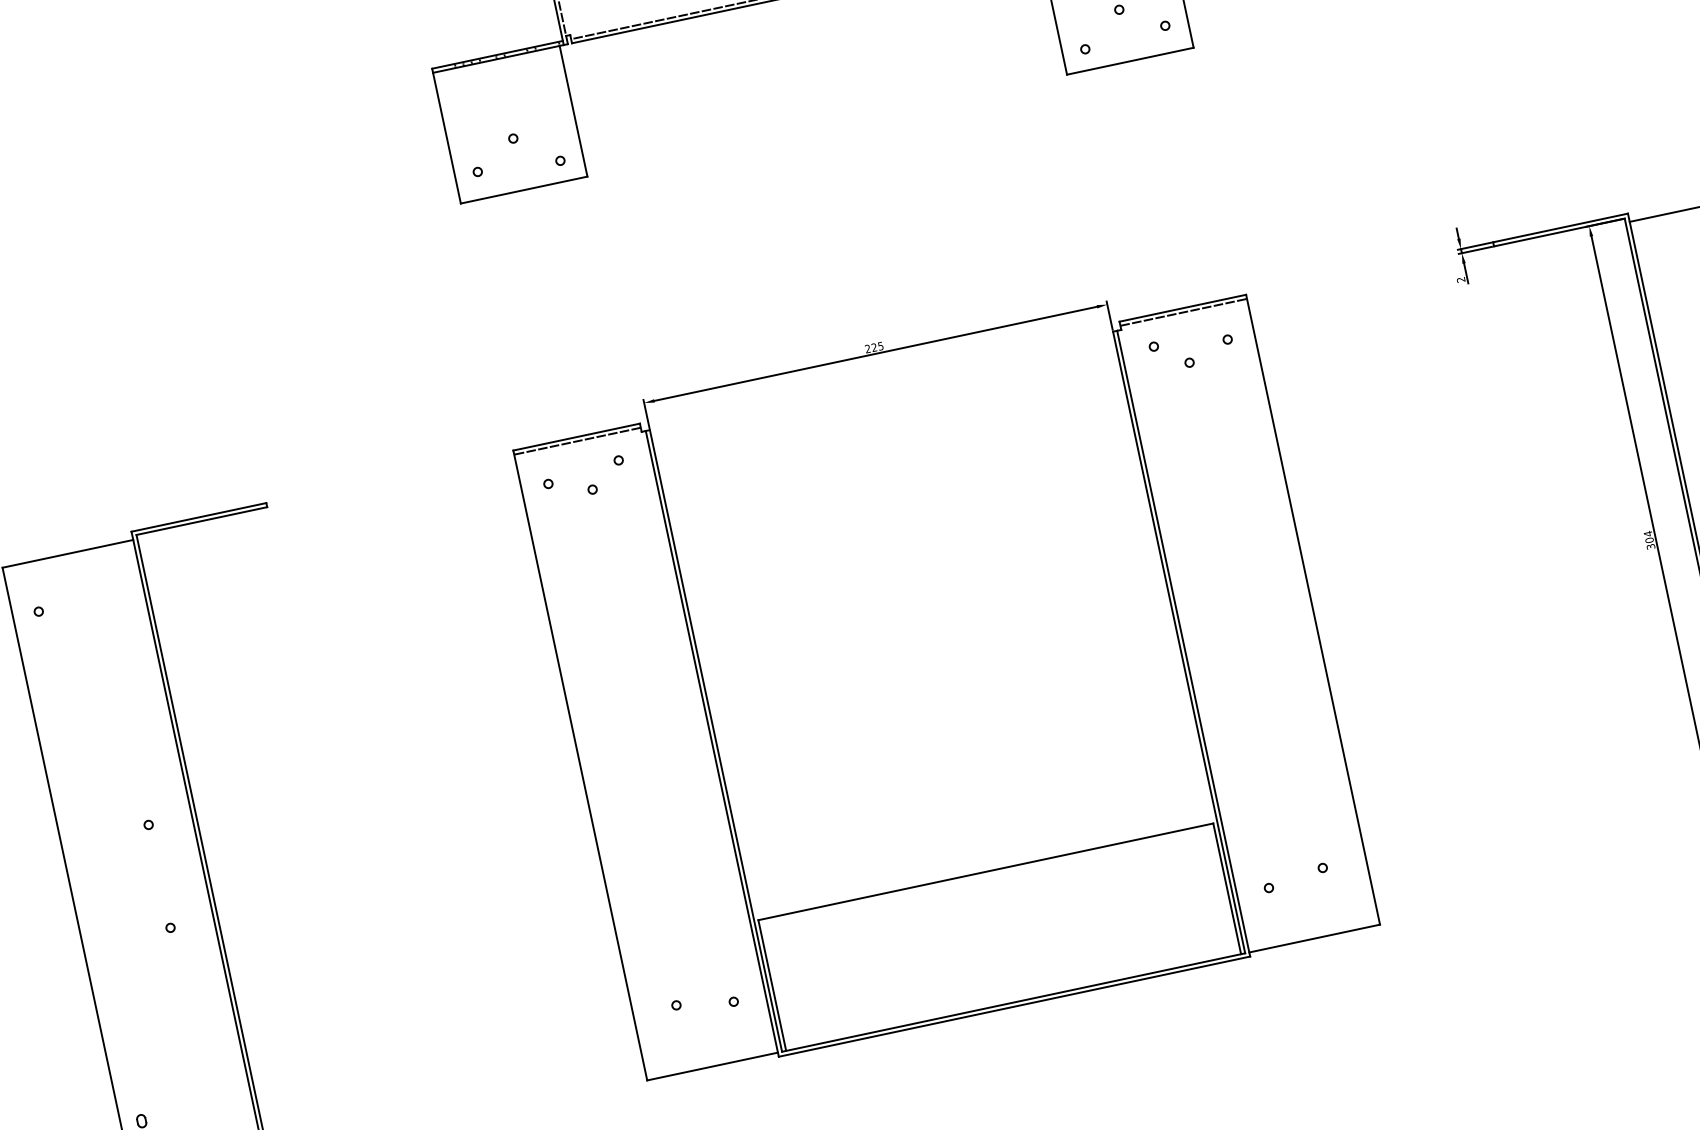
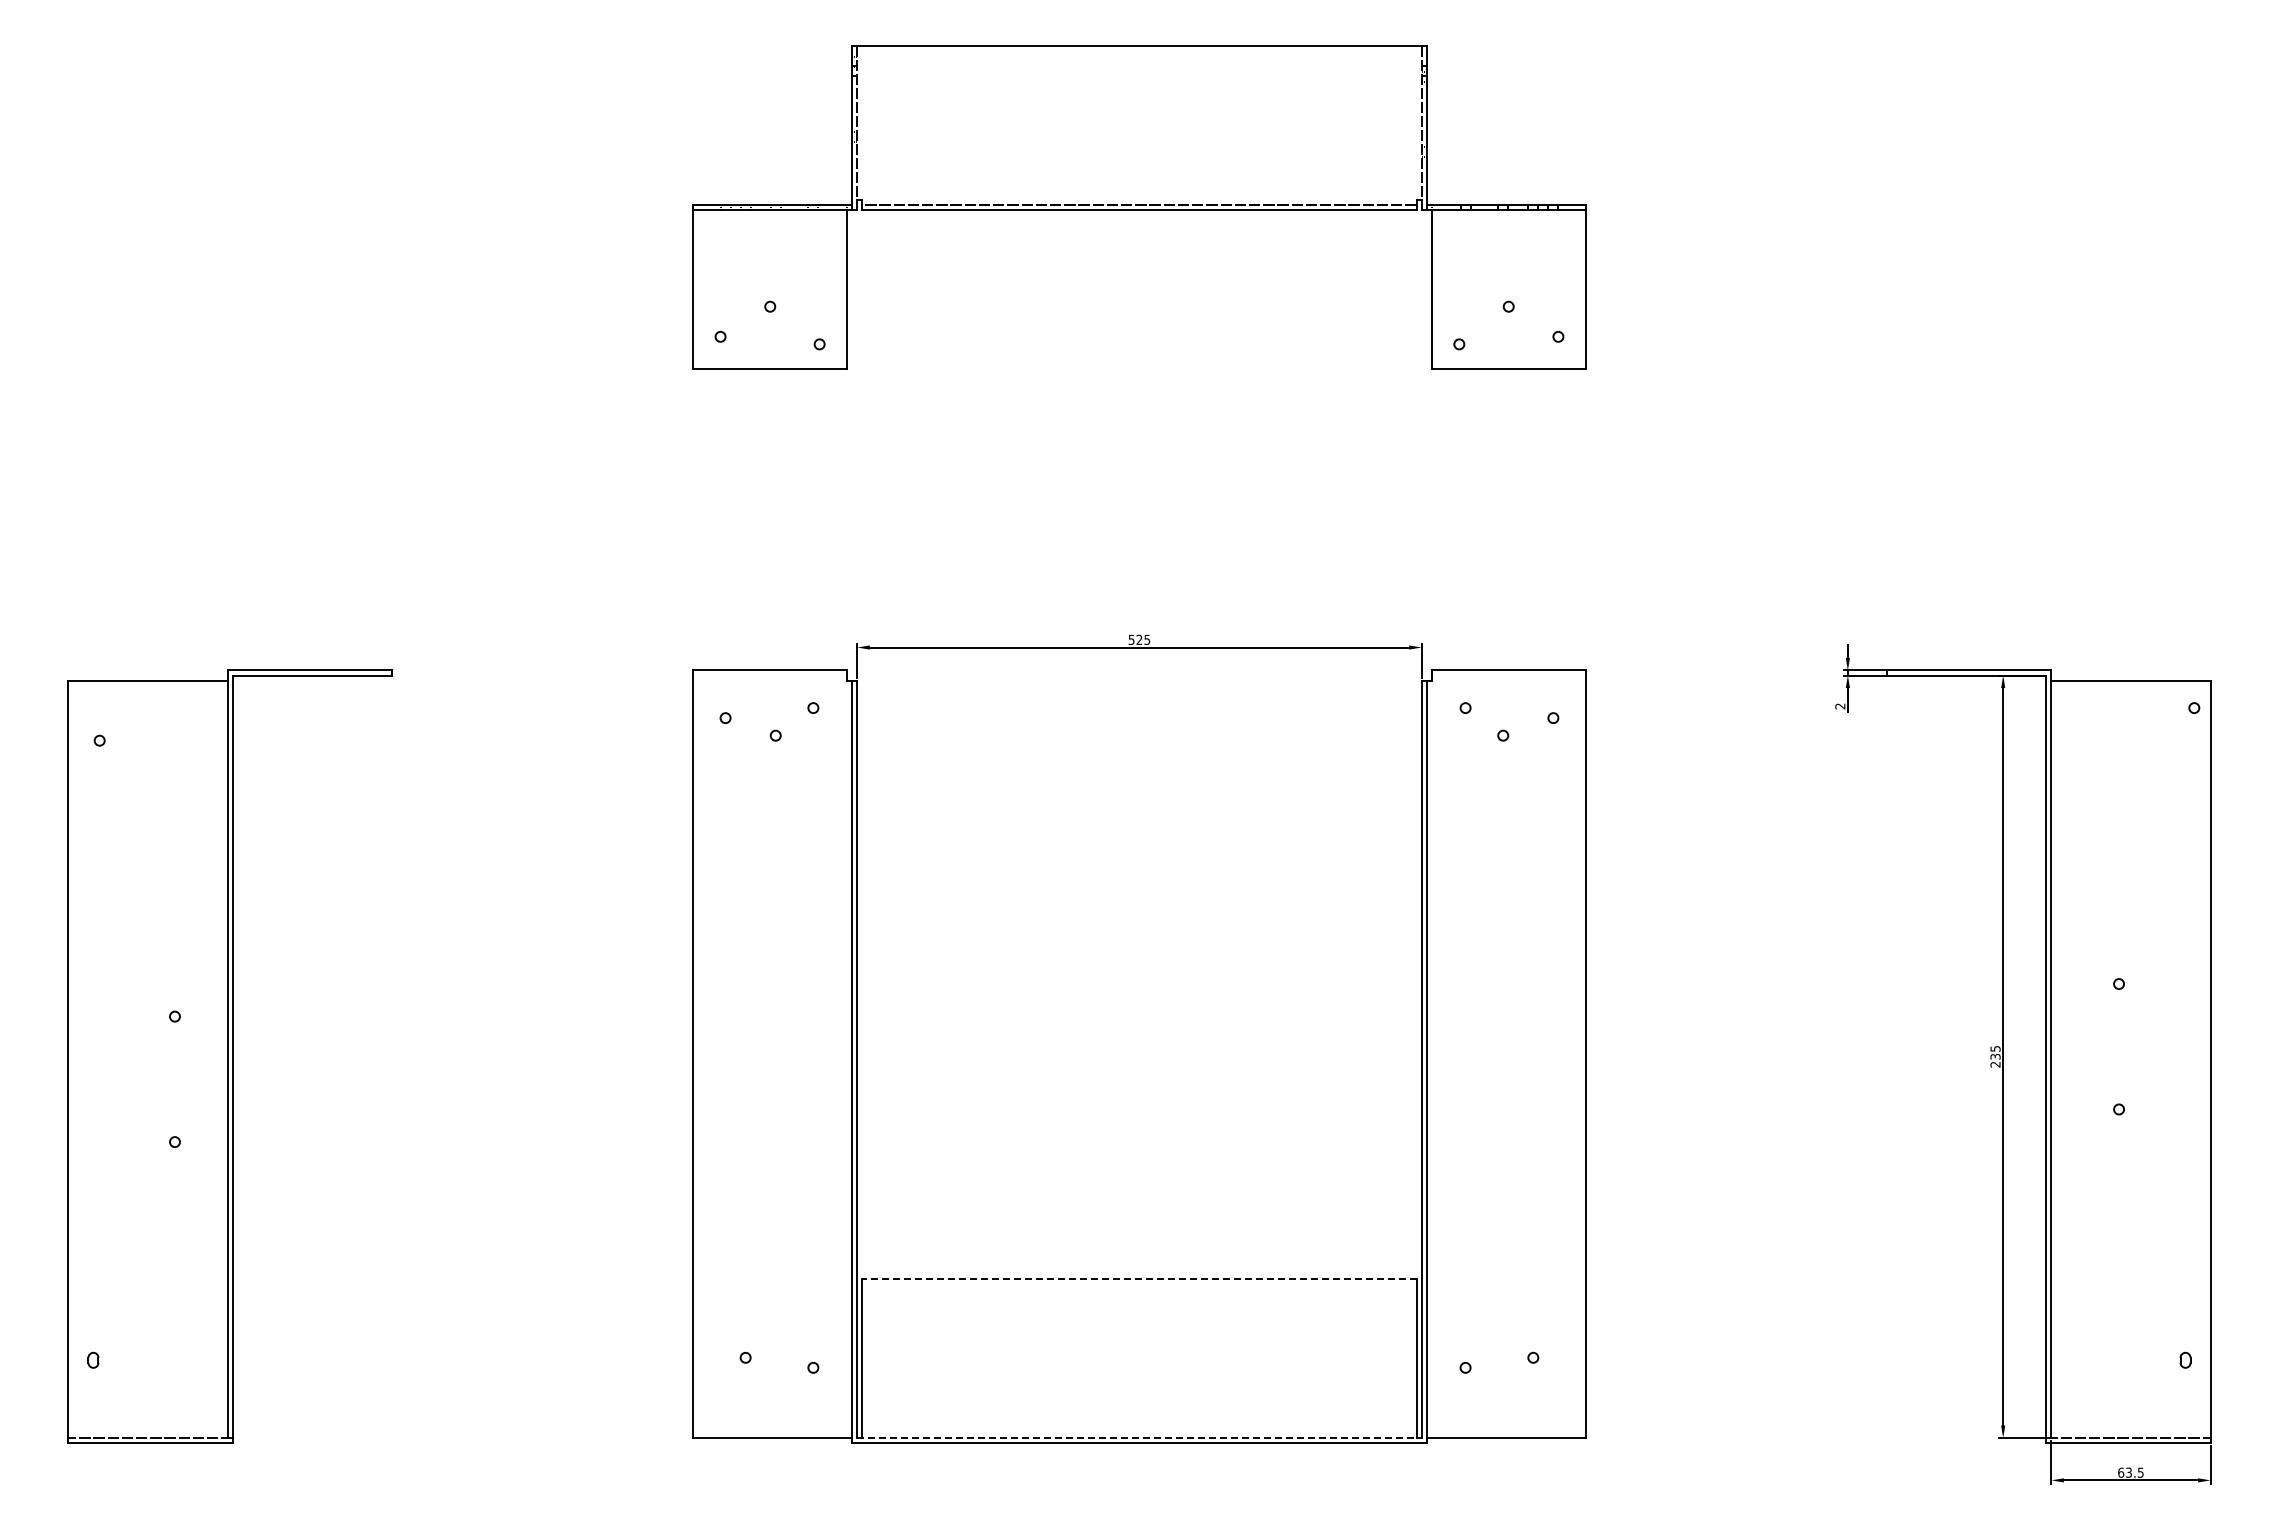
line: (1183, 312) -> (1508, 675), removed
text: (867, 348) -> (1131, 639), 225 -> 525
line: (577, 441) -> (769, 675), removed
text: (1649, 540) -> (1995, 1056), 304 -> 235
line: (985, 871) -> (1139, 1278), solid -> dashed
line: (1013, 1002) -> (1139, 1438), solid -> dashed

